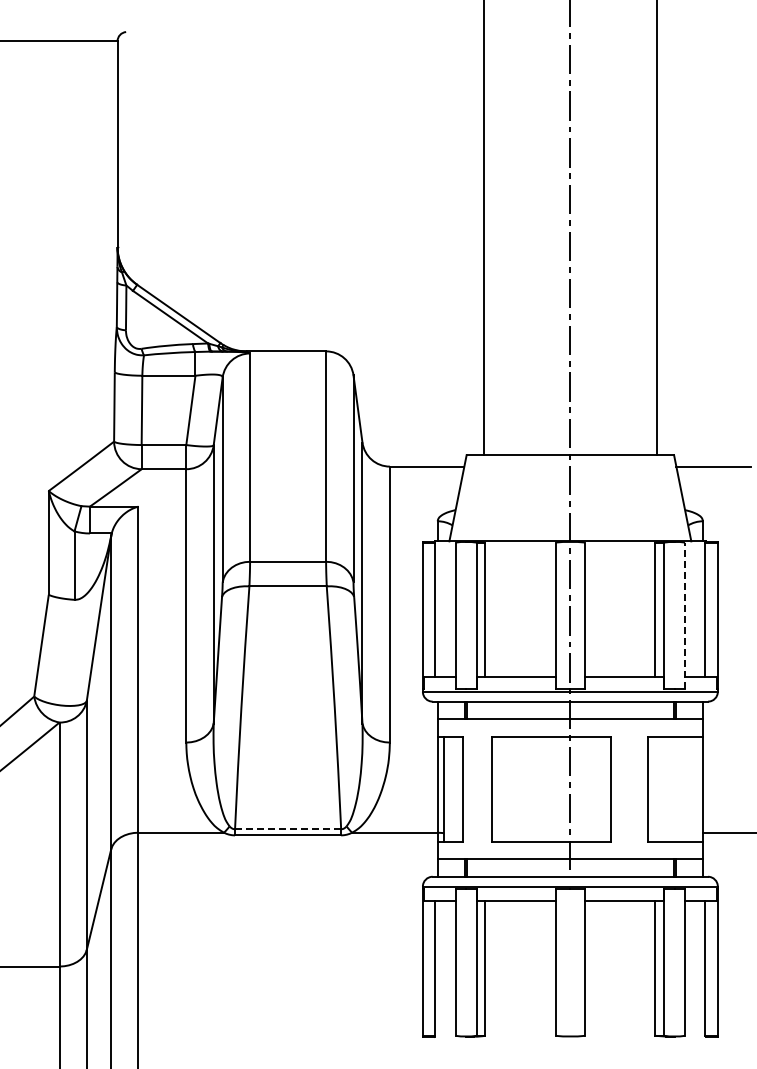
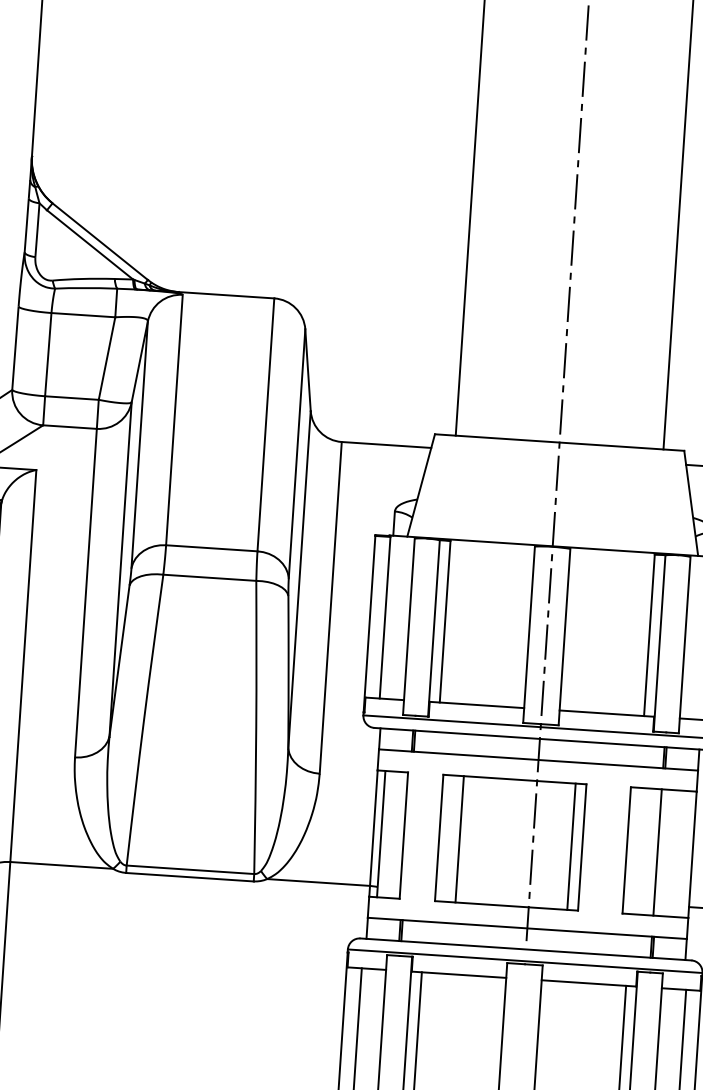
line: (685, 615) -> (685, 644), dashed -> solid
line: (509, 788) -> (459, 838), added
line: (602, 788) -> (571, 845), added
line: (674, 788) -> (658, 851), added
line: (288, 829) -> (190, 870), dashed -> solid

